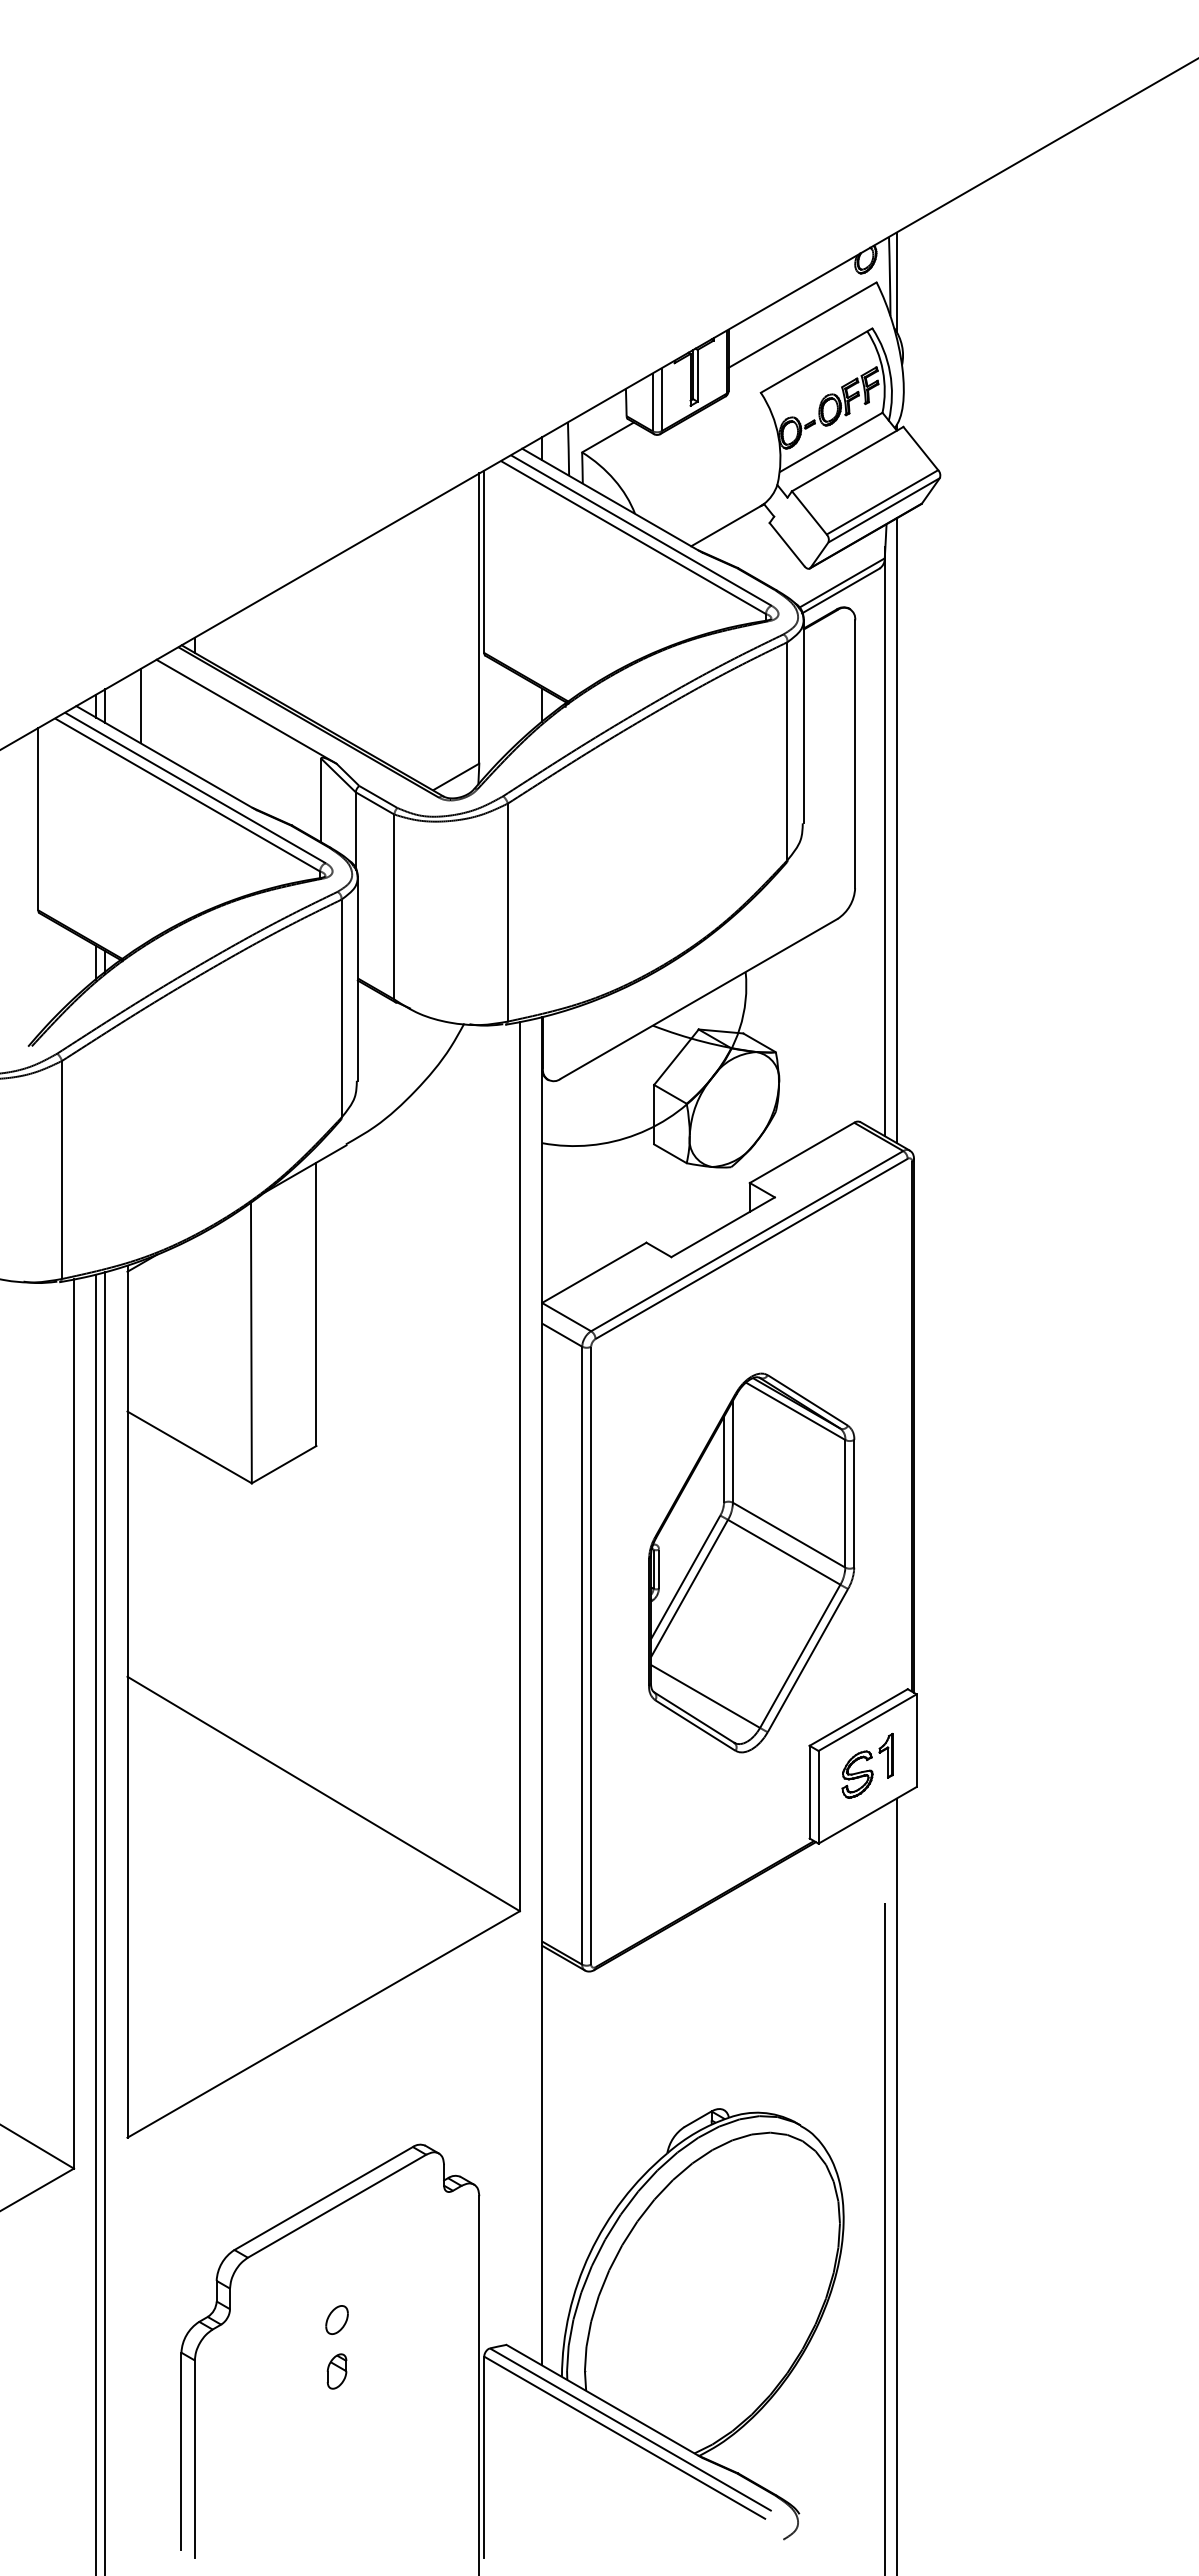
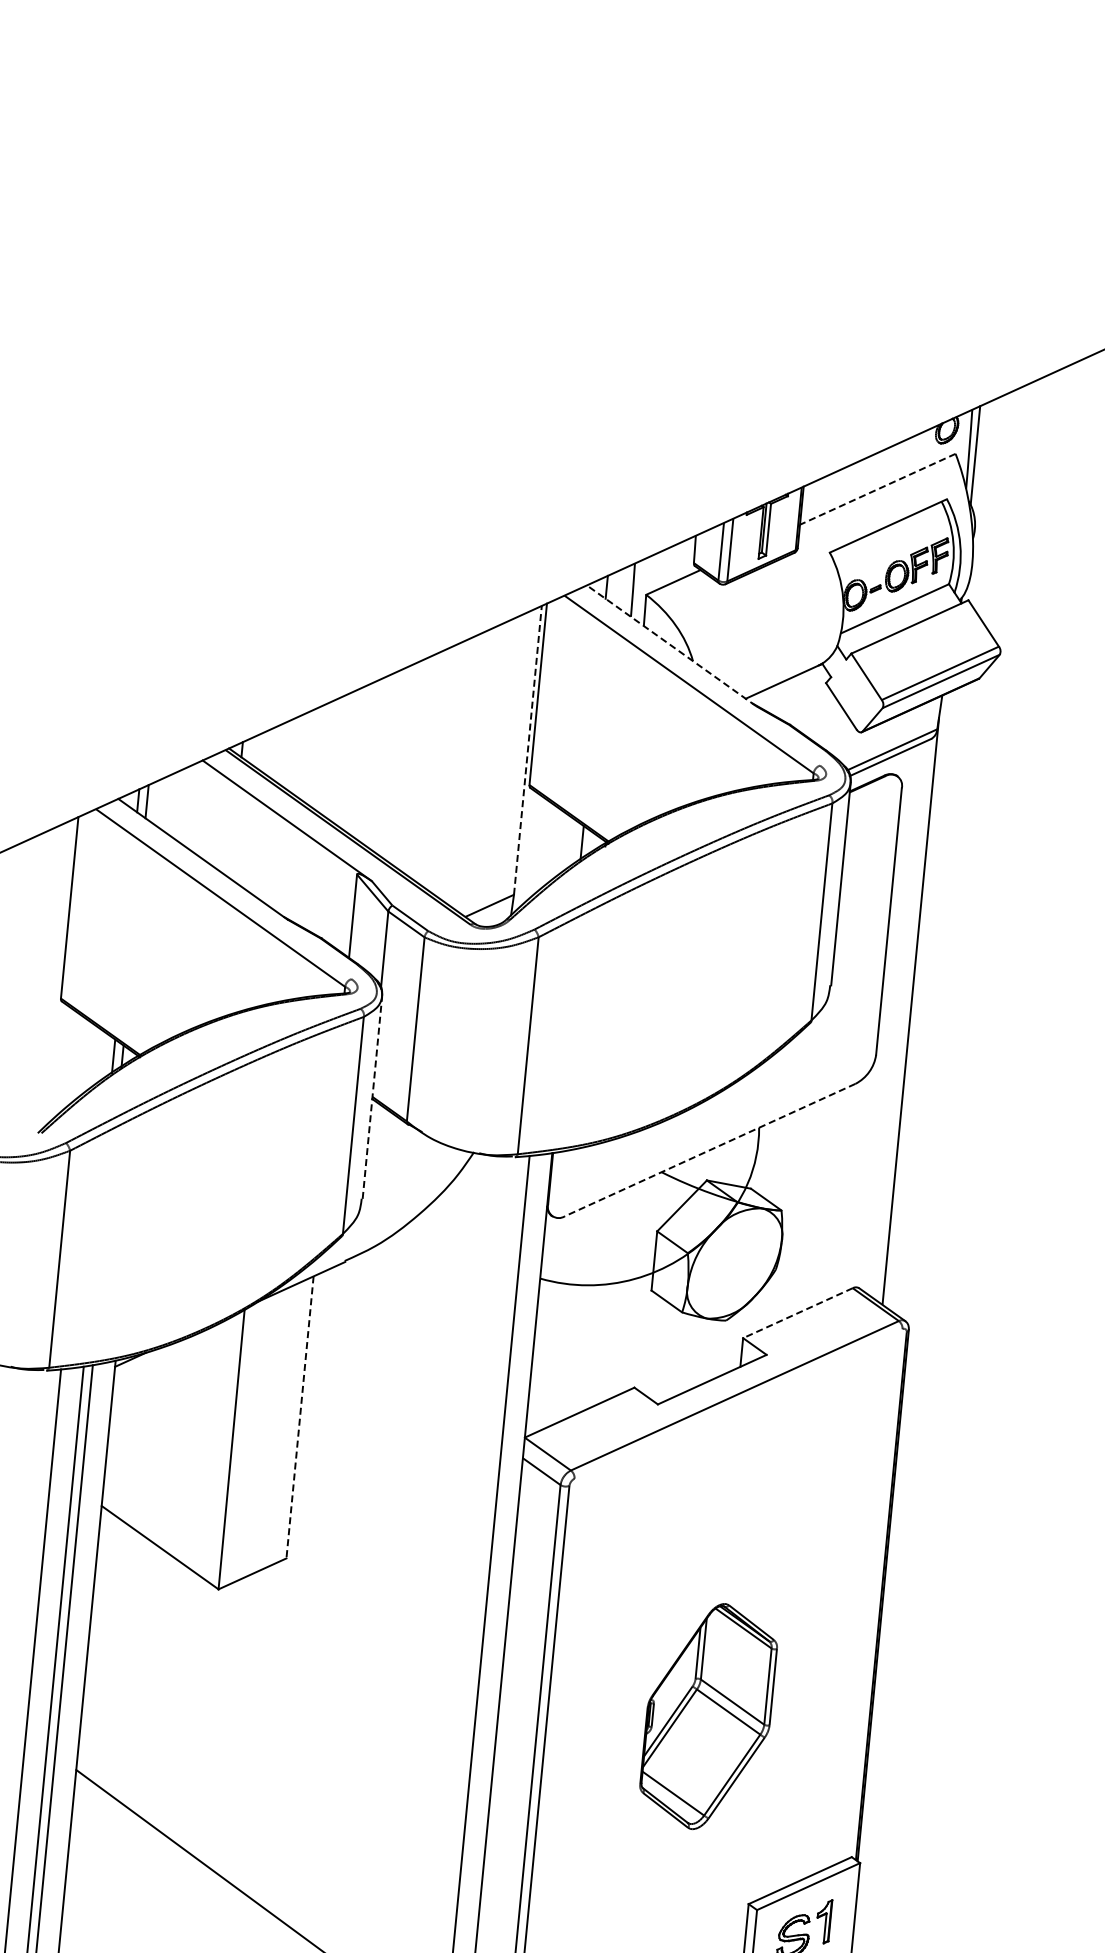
line: (802, 325) -> (877, 489), solid -> dashed
line: (612, 500) -> (671, 645), solid -> dashed
line: (640, 530) -> (696, 678), removed
line: (479, 618) -> (528, 750), solid -> dashed
line: (140, 705) -> (182, 804), removed
line: (195, 787) -> (229, 891), removed
line: (896, 830) -> (922, 1001), removed
line: (357, 979) -> (372, 1097), solid -> dashed
line: (699, 998) -> (710, 1149), solid -> dashed
line: (801, 1153) -> (797, 1313), solid -> dashed
line: (751, 1248) -> (738, 1403), removed
line: (316, 1304) -> (300, 1417), solid -> dashed
part: (751, 1562) -> (708, 1716), size x0.6

